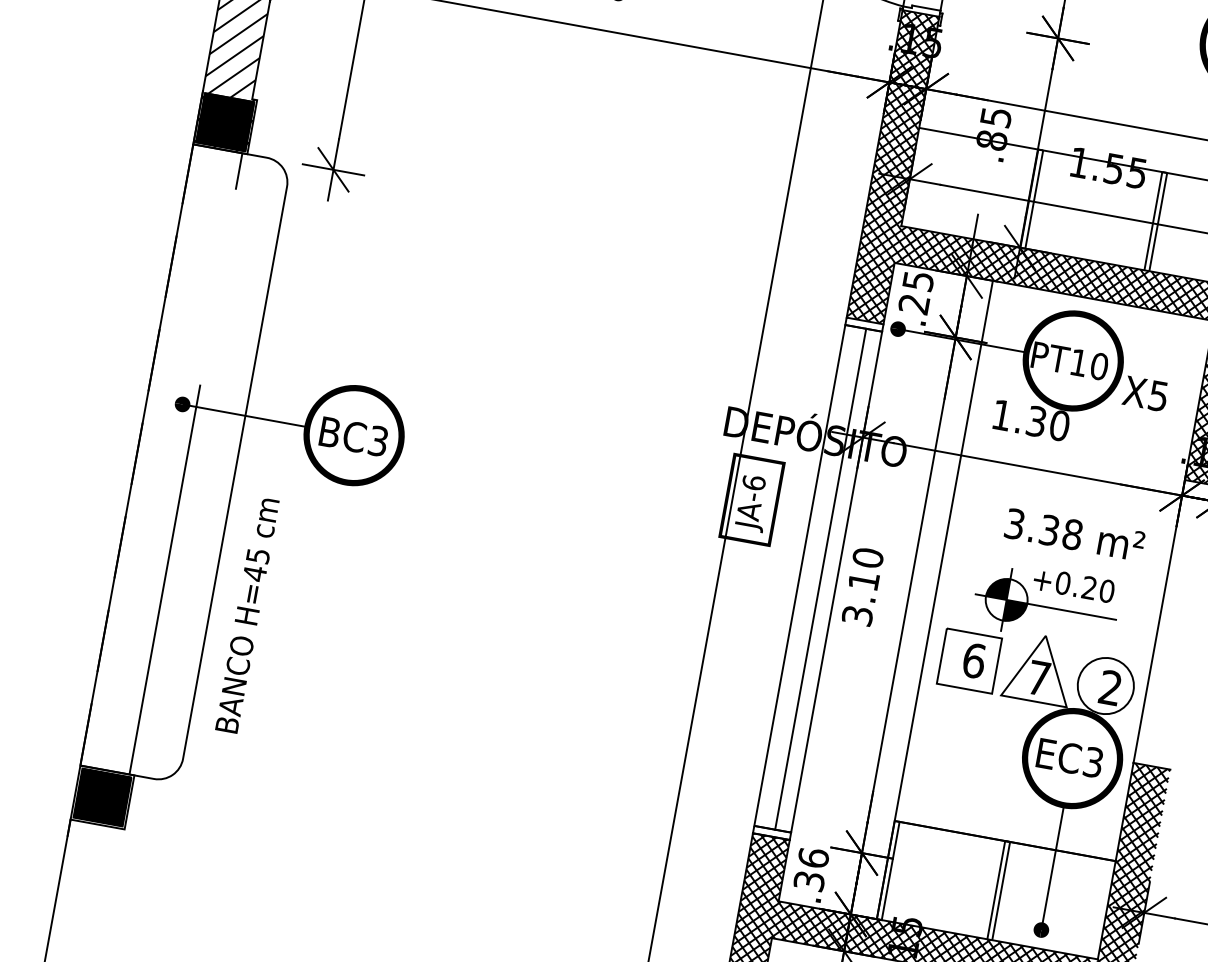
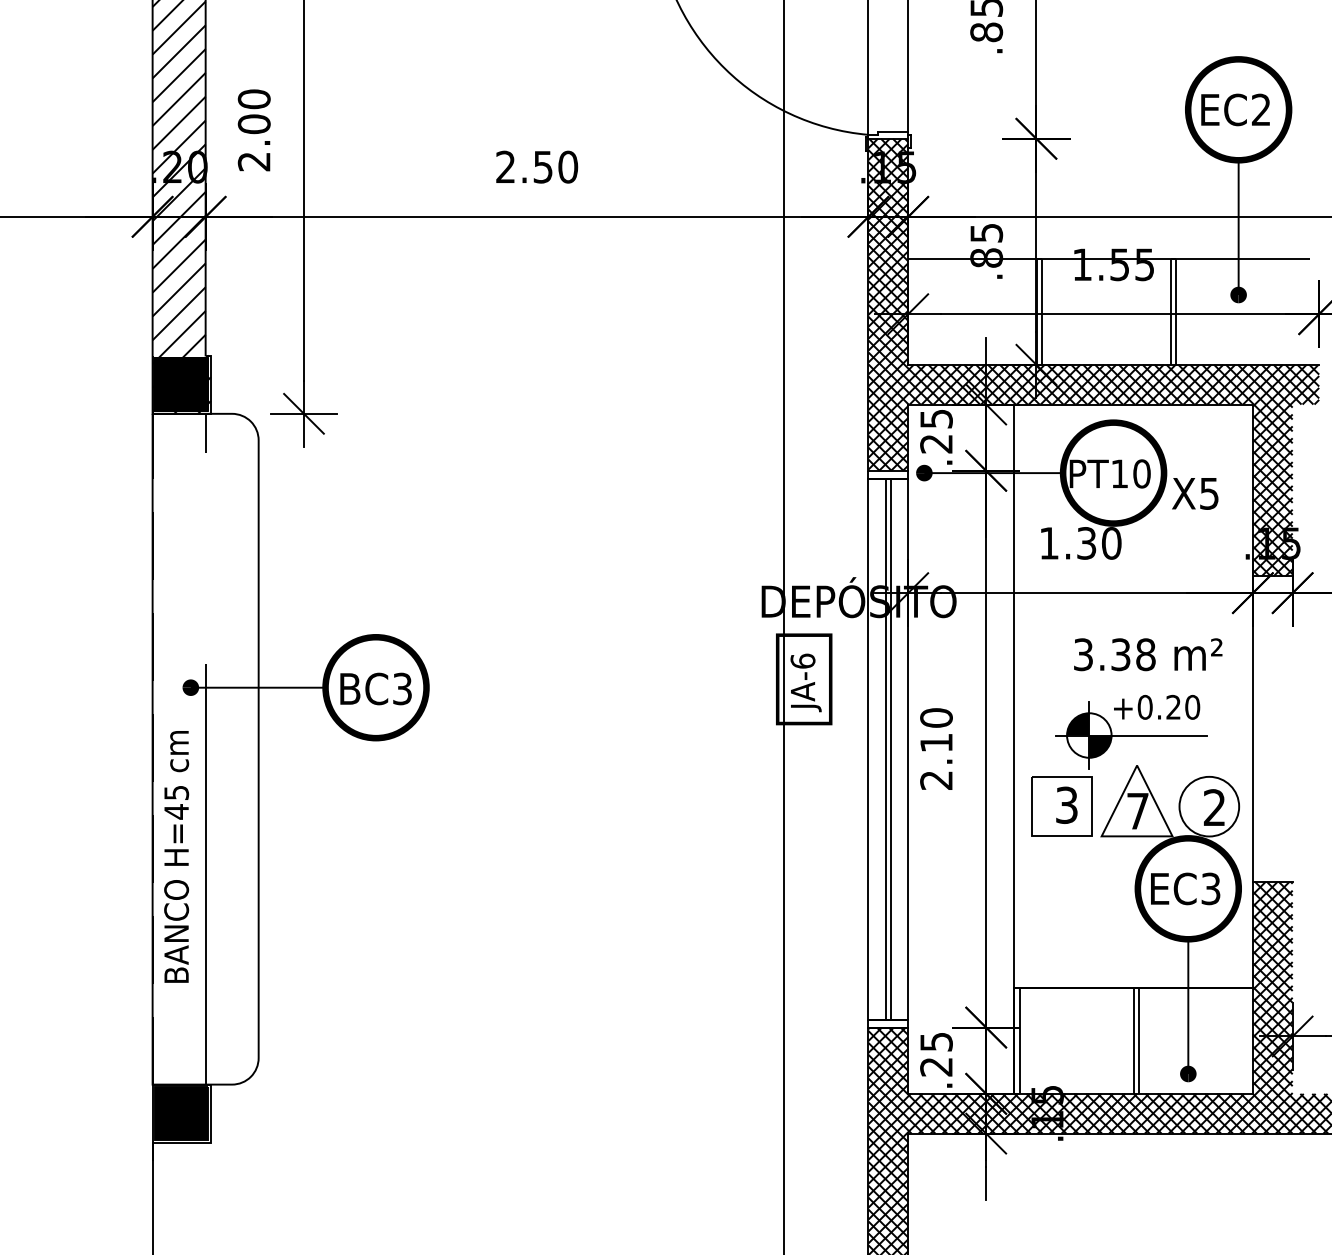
line: (815, 577) -> (885, 748), added
text: (247, 615) -> (176, 856), moved
text: (857, 615) -> (936, 780), 3.10 -> 2.10
text: (974, 660) -> (1067, 804), 6 -> 3
text: (811, 869) -> (936, 1054), .36 -> .25

